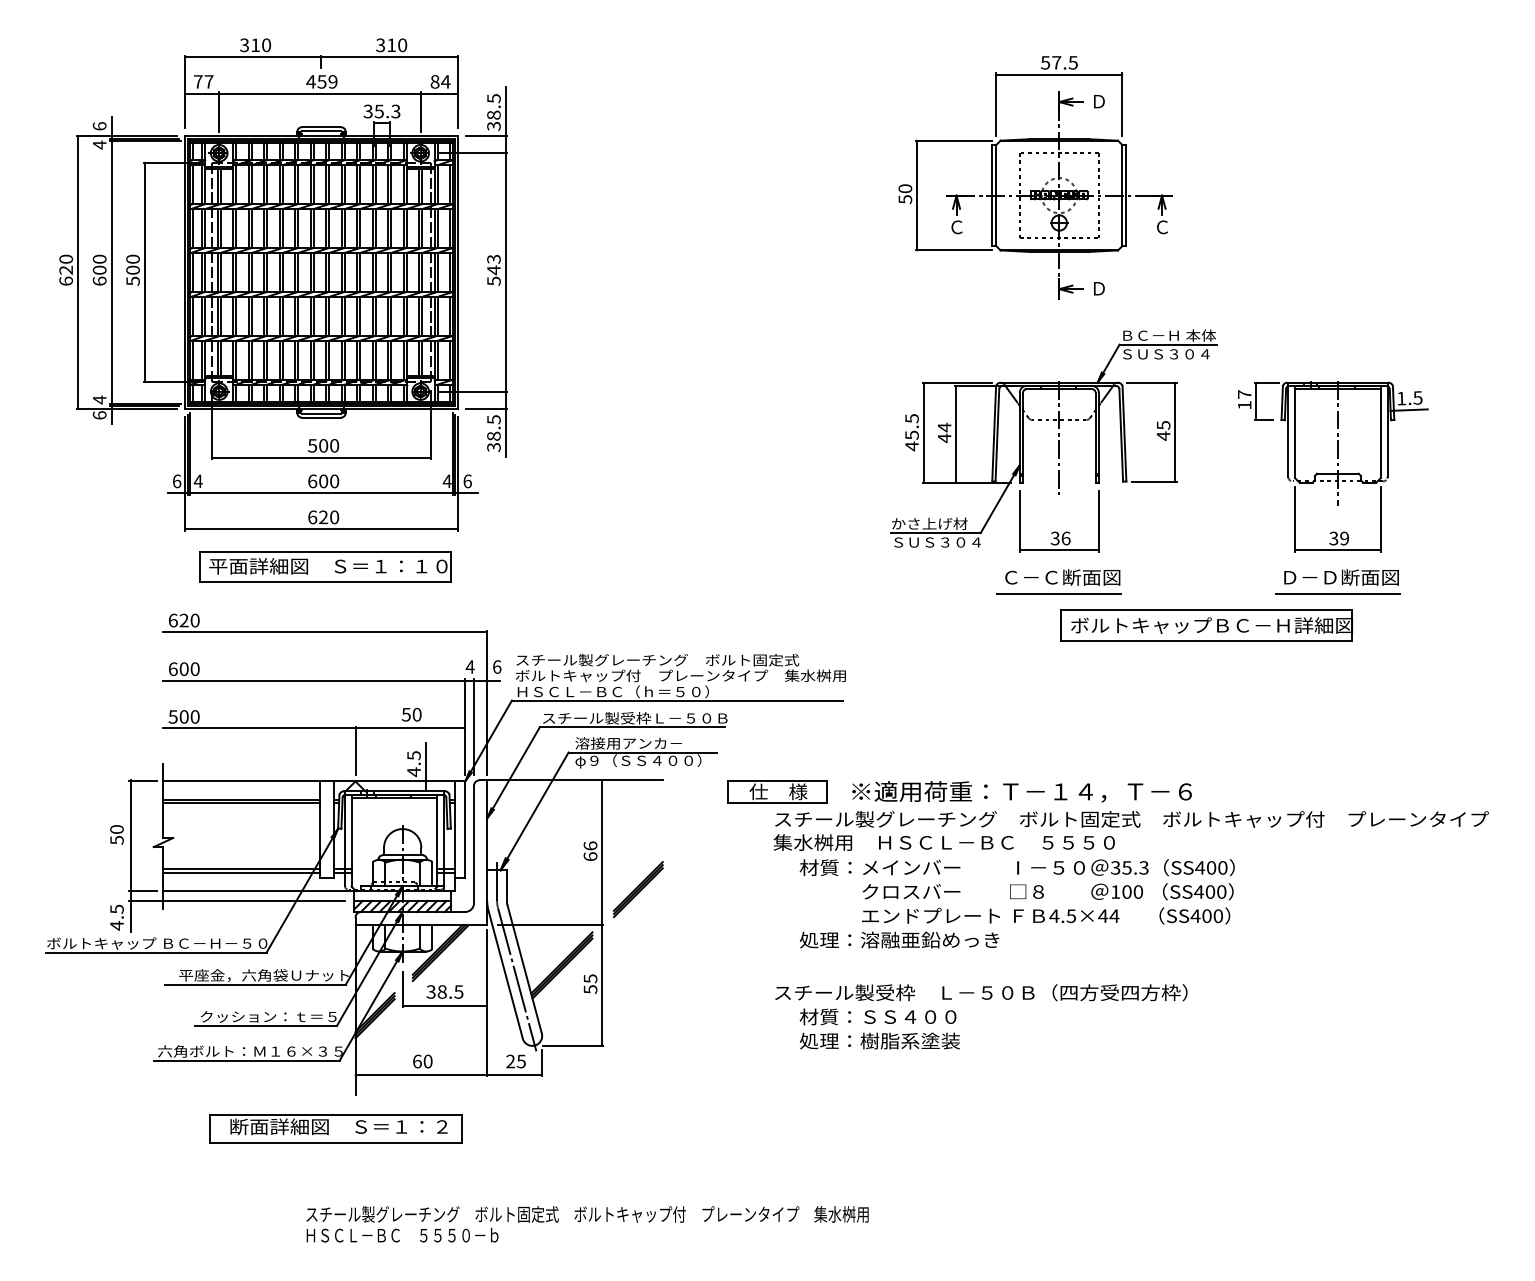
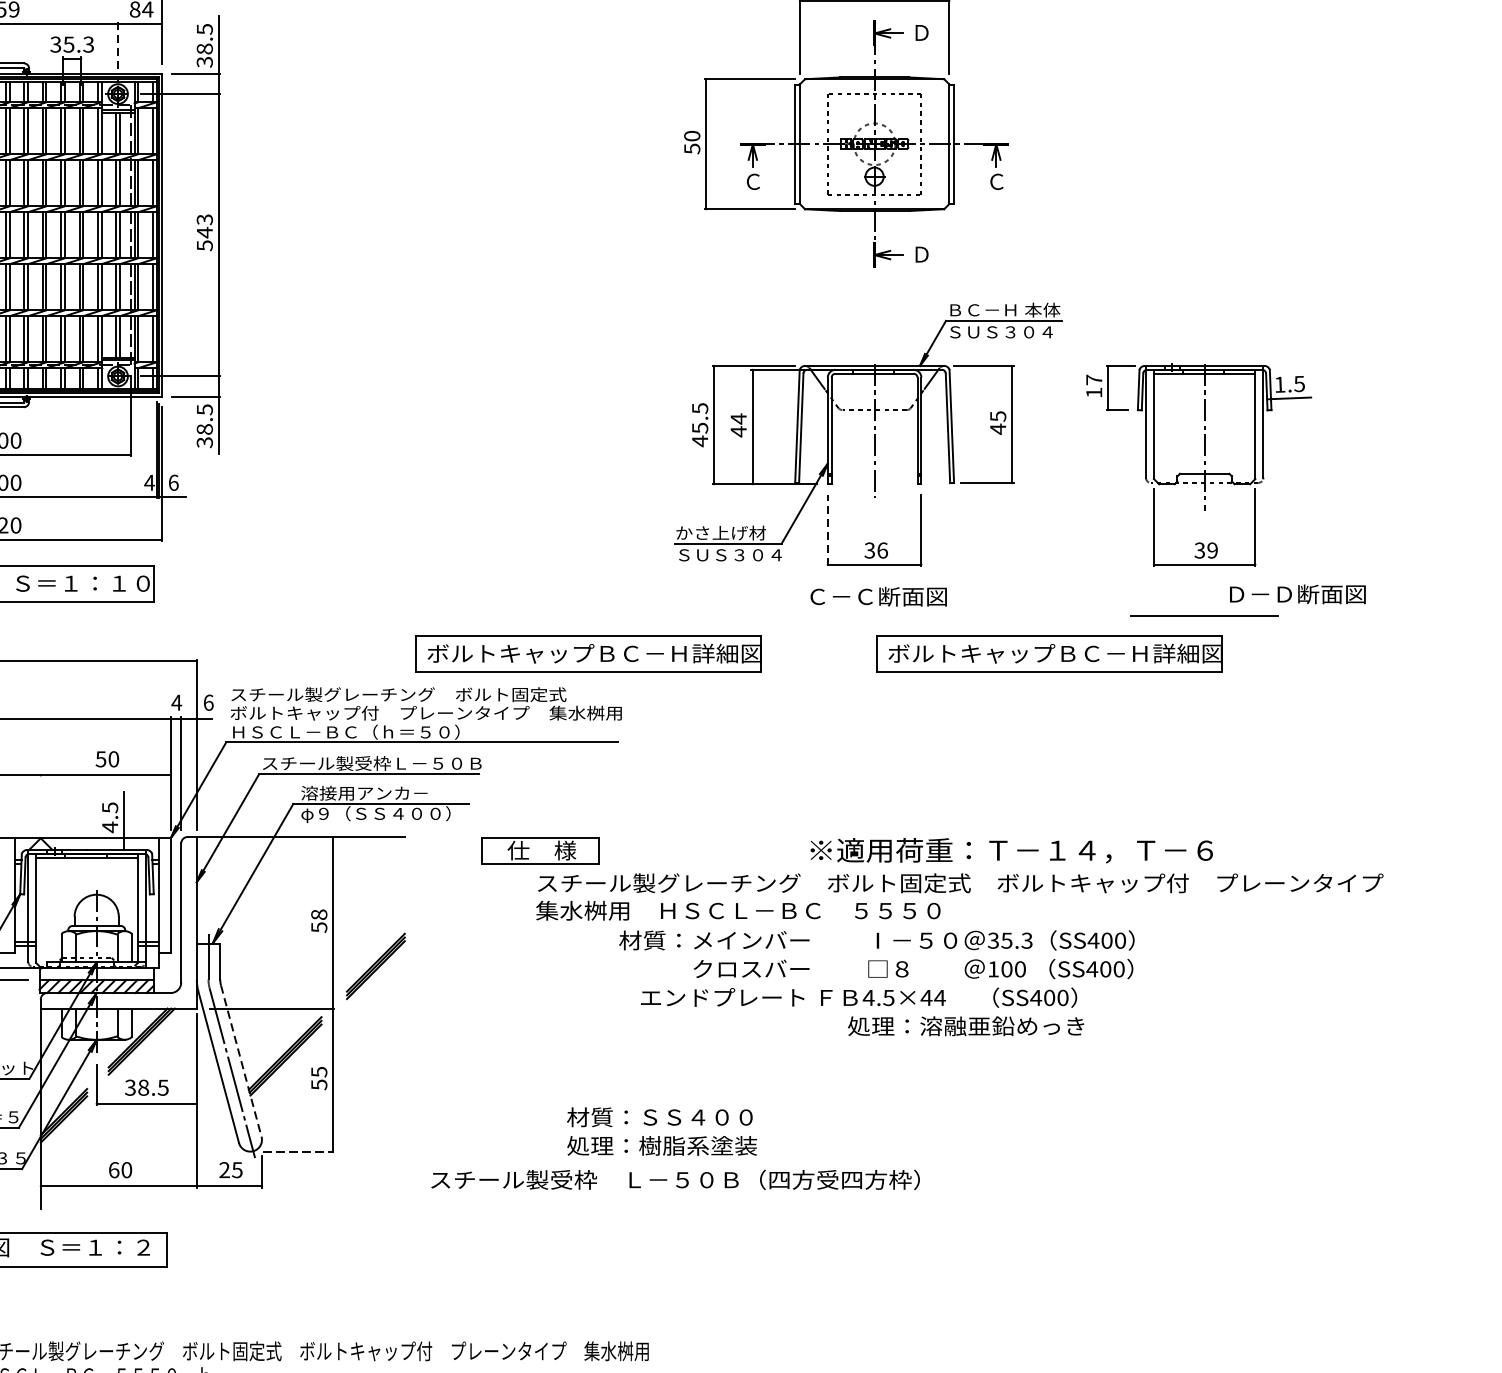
line: (420, 112) -> (117, 45), solid -> dashed
line: (1019, 521) -> (827, 530), solid -> dashed
text: (1341, 577) -> (1297, 594), moved
line: (1059, 593) -> (874, 615), removed
part: (817, 625) -> (588, 653), added
line: (355, 750) -> (40, 801), removed
text: (1021, 791) -> (1011, 850), moved
text: (590, 851) -> (319, 921), 66 -> 58
text: (1016, 879) -> (876, 954), moved
text: (899, 939) -> (966, 1025), moved
line: (524, 970) -> (241, 1062), solid -> dashed
text: (981, 992) -> (675, 1179), moved
line: (573, 1045) -> (299, 1151), solid -> dashed

